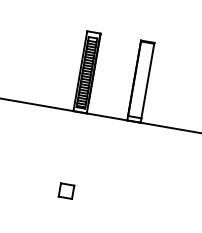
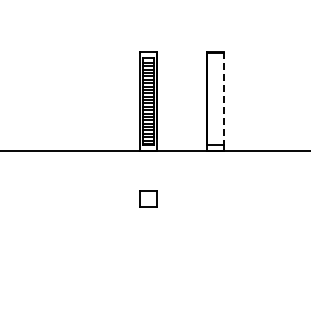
line: (147, 80) -> (223, 98), solid -> dashed
part: (66, 190) -> (148, 198), moved

